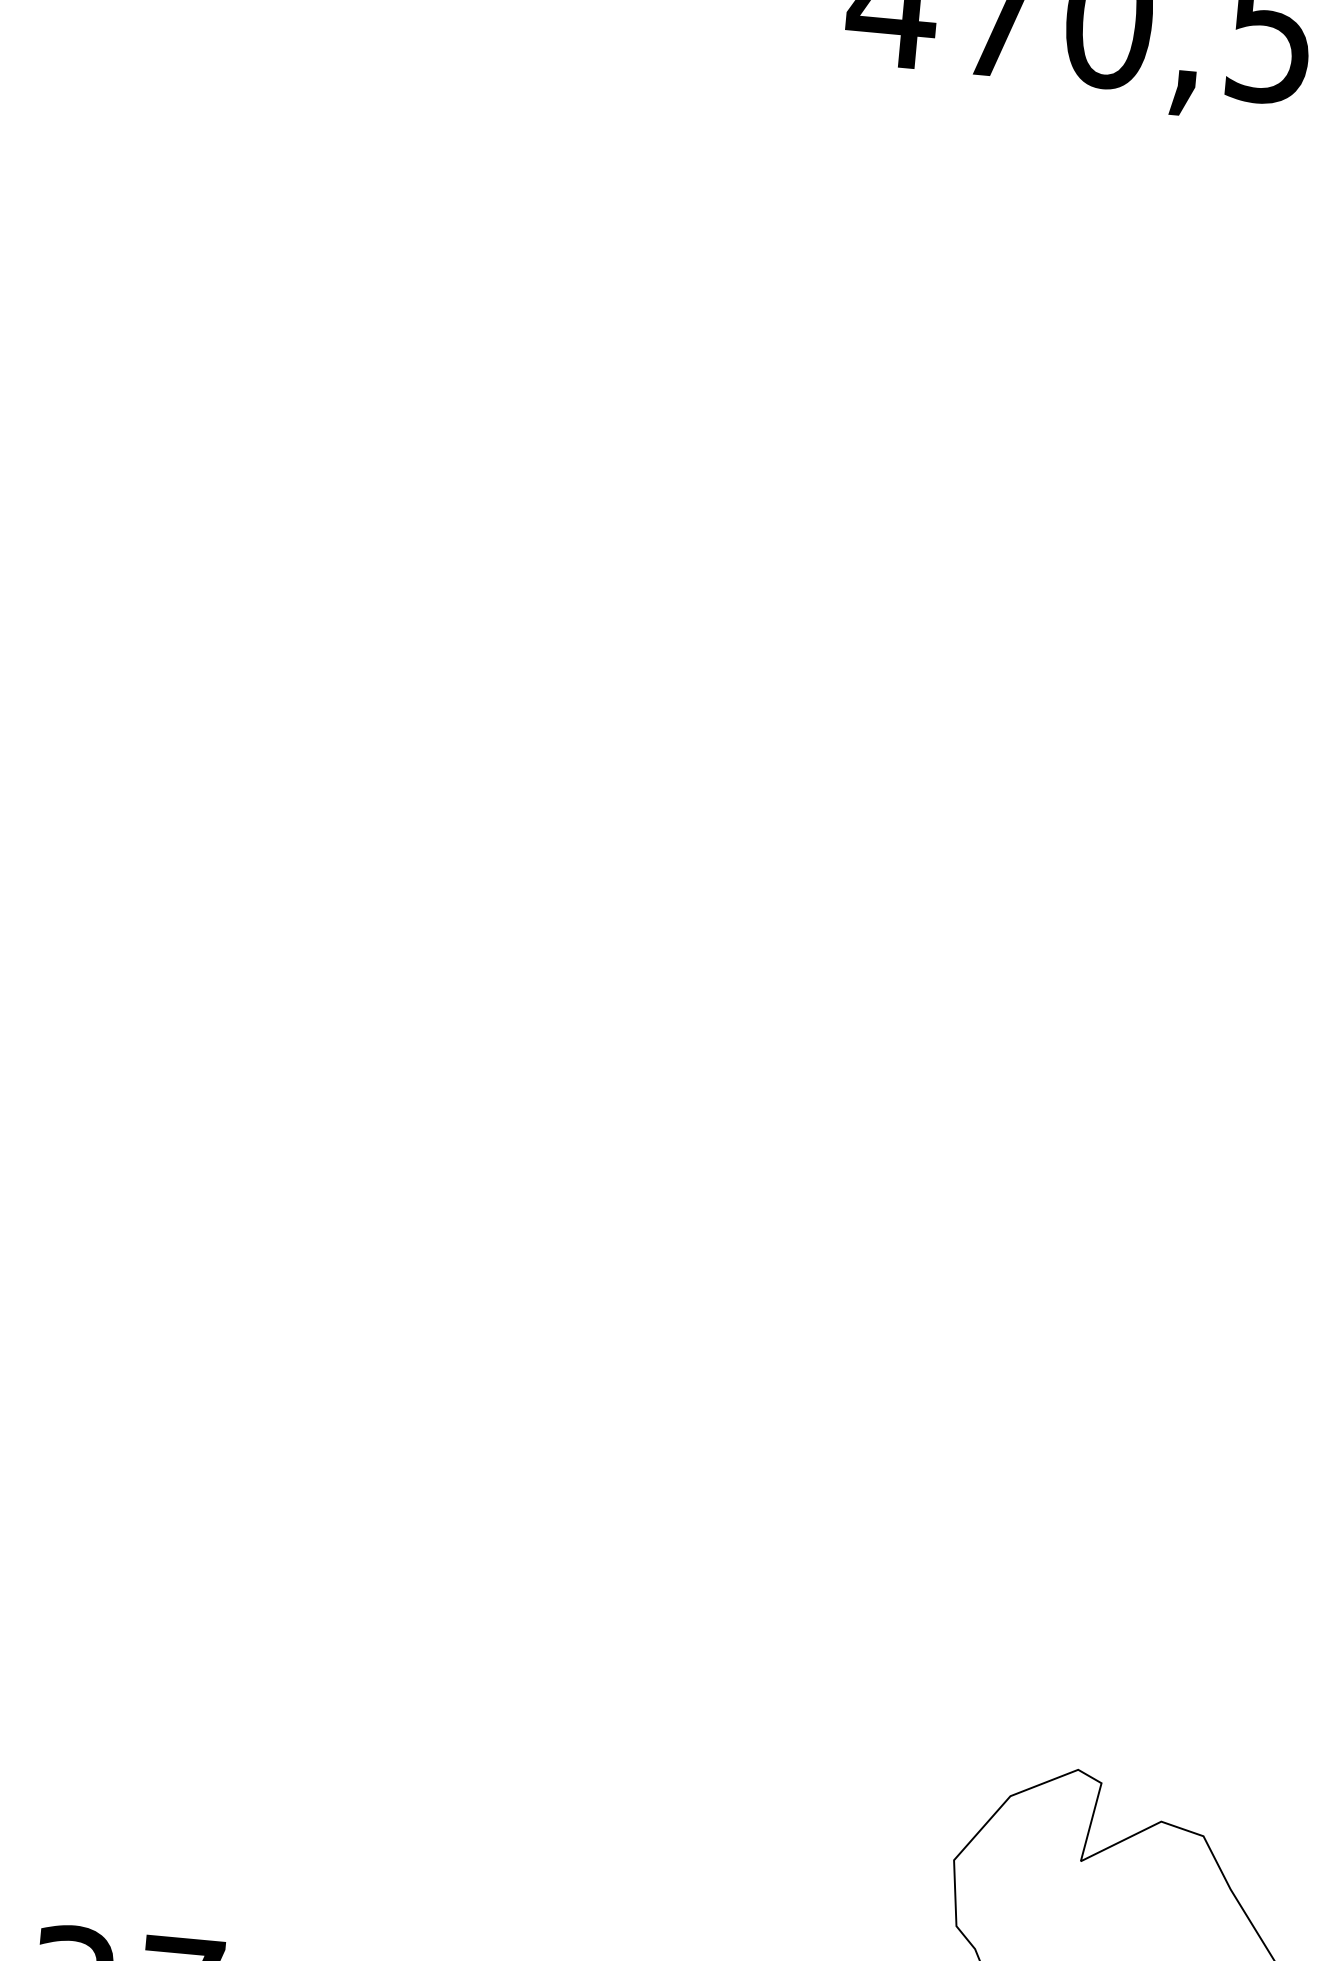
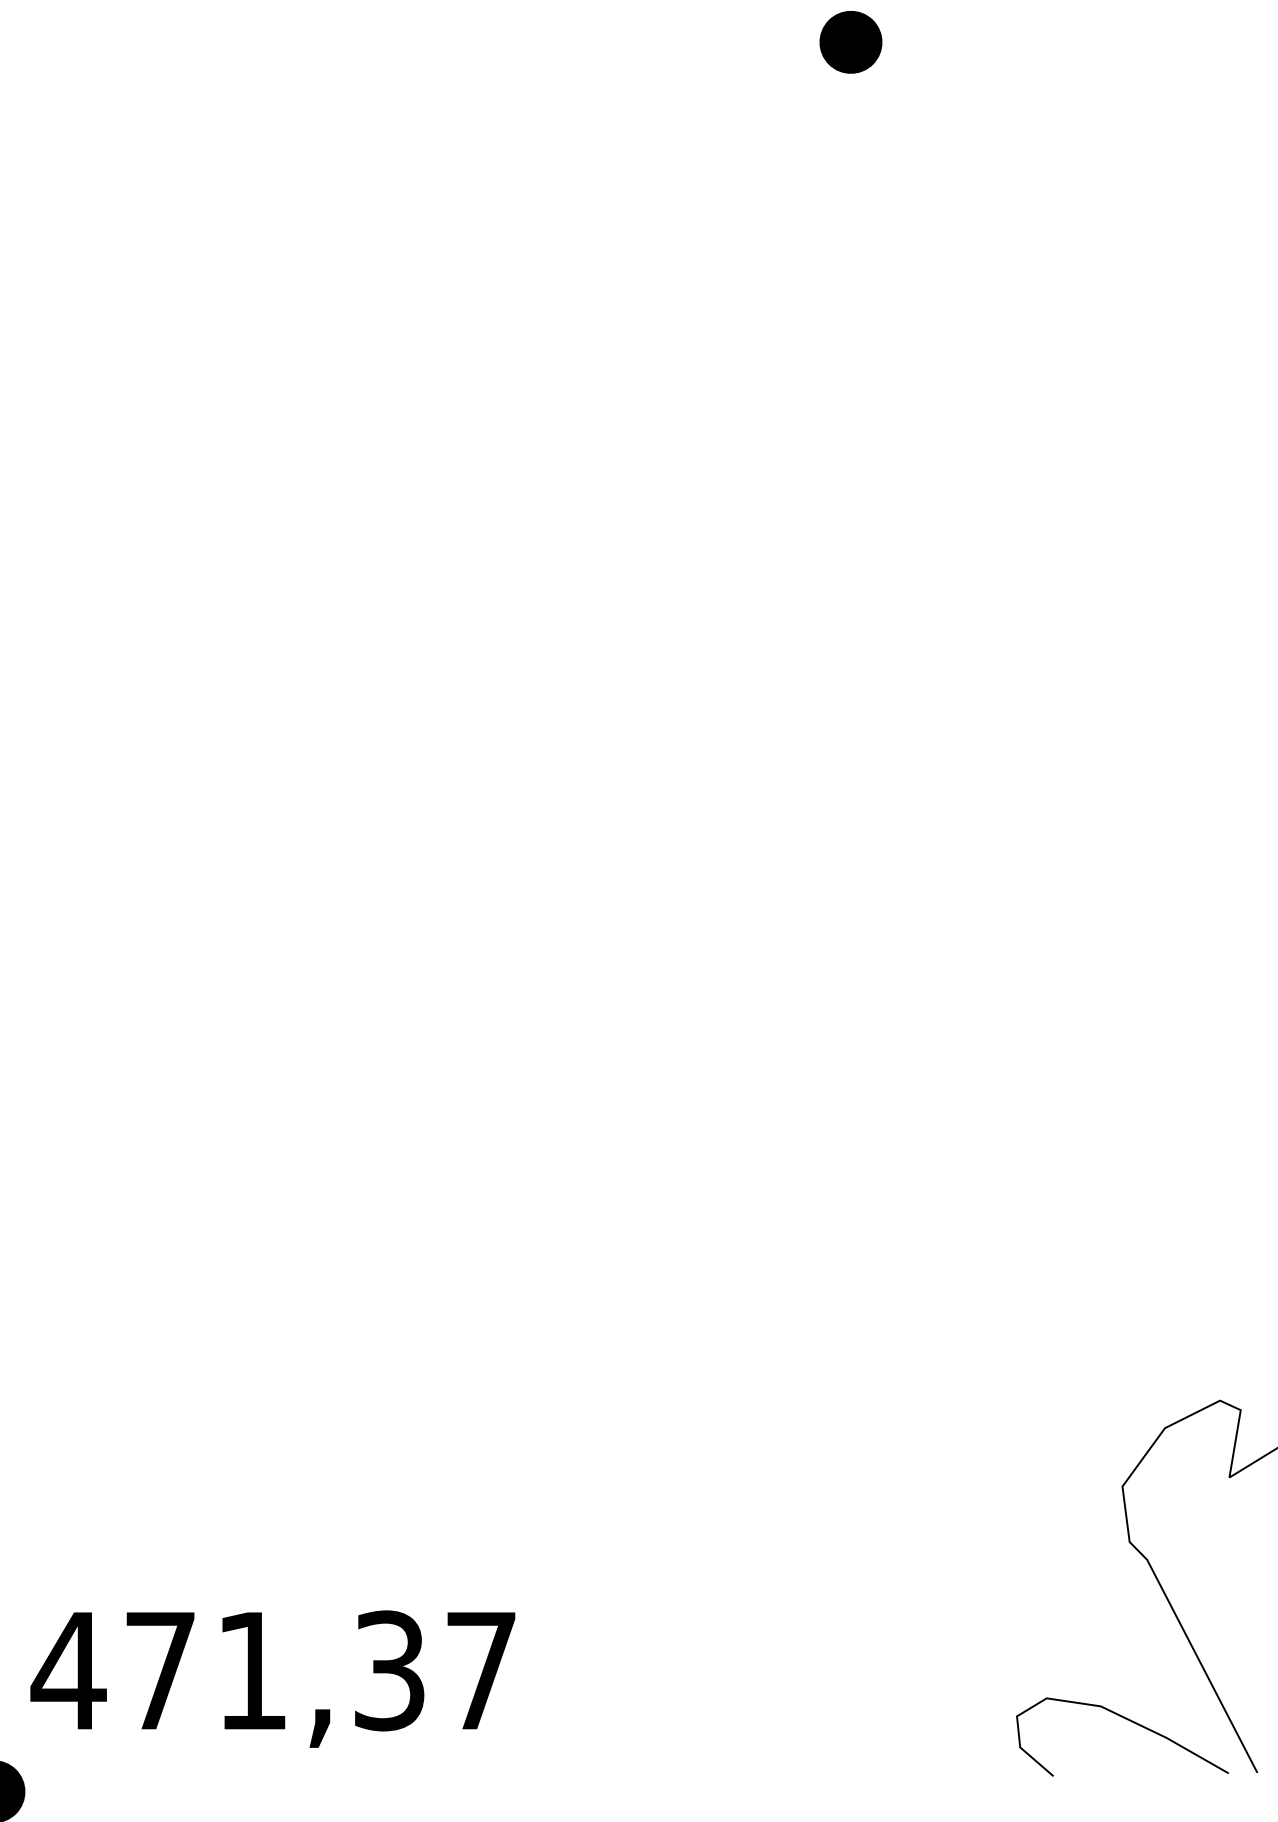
part: (791, 132) -> (850, 42), added

